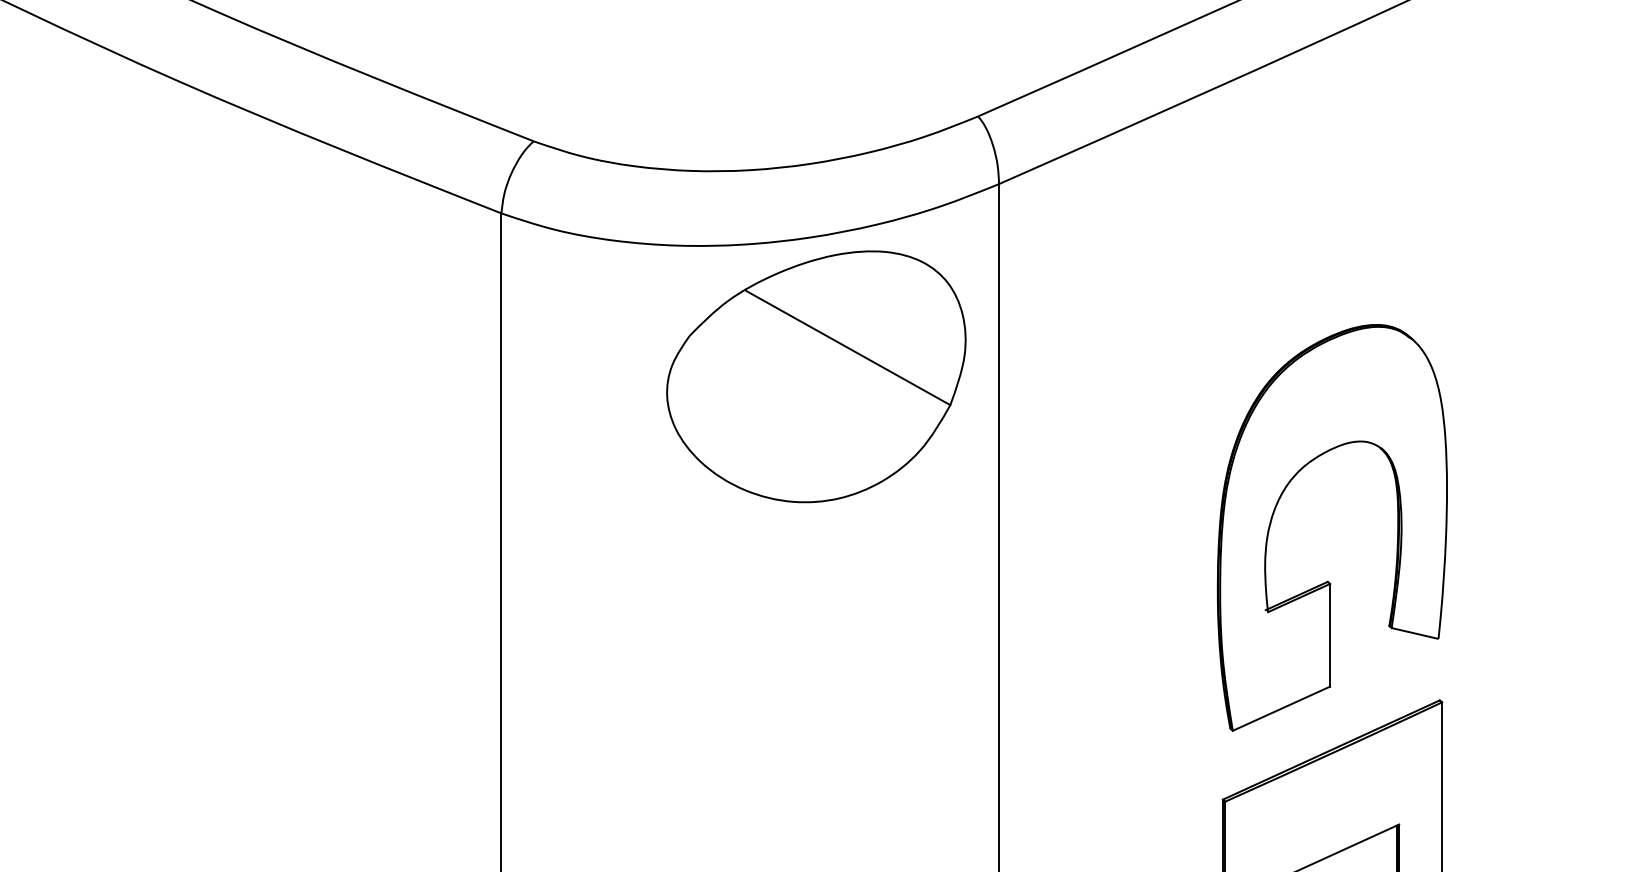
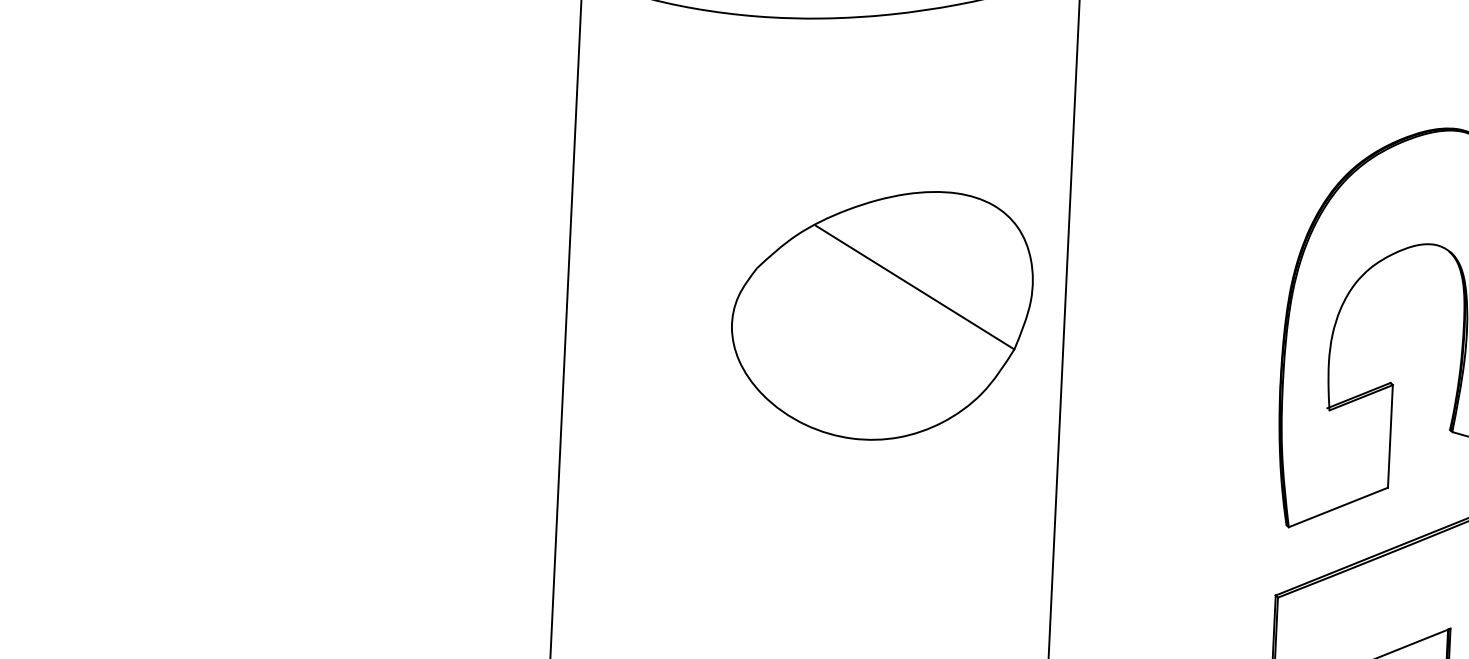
part: (816, 376) -> (882, 314), moved

